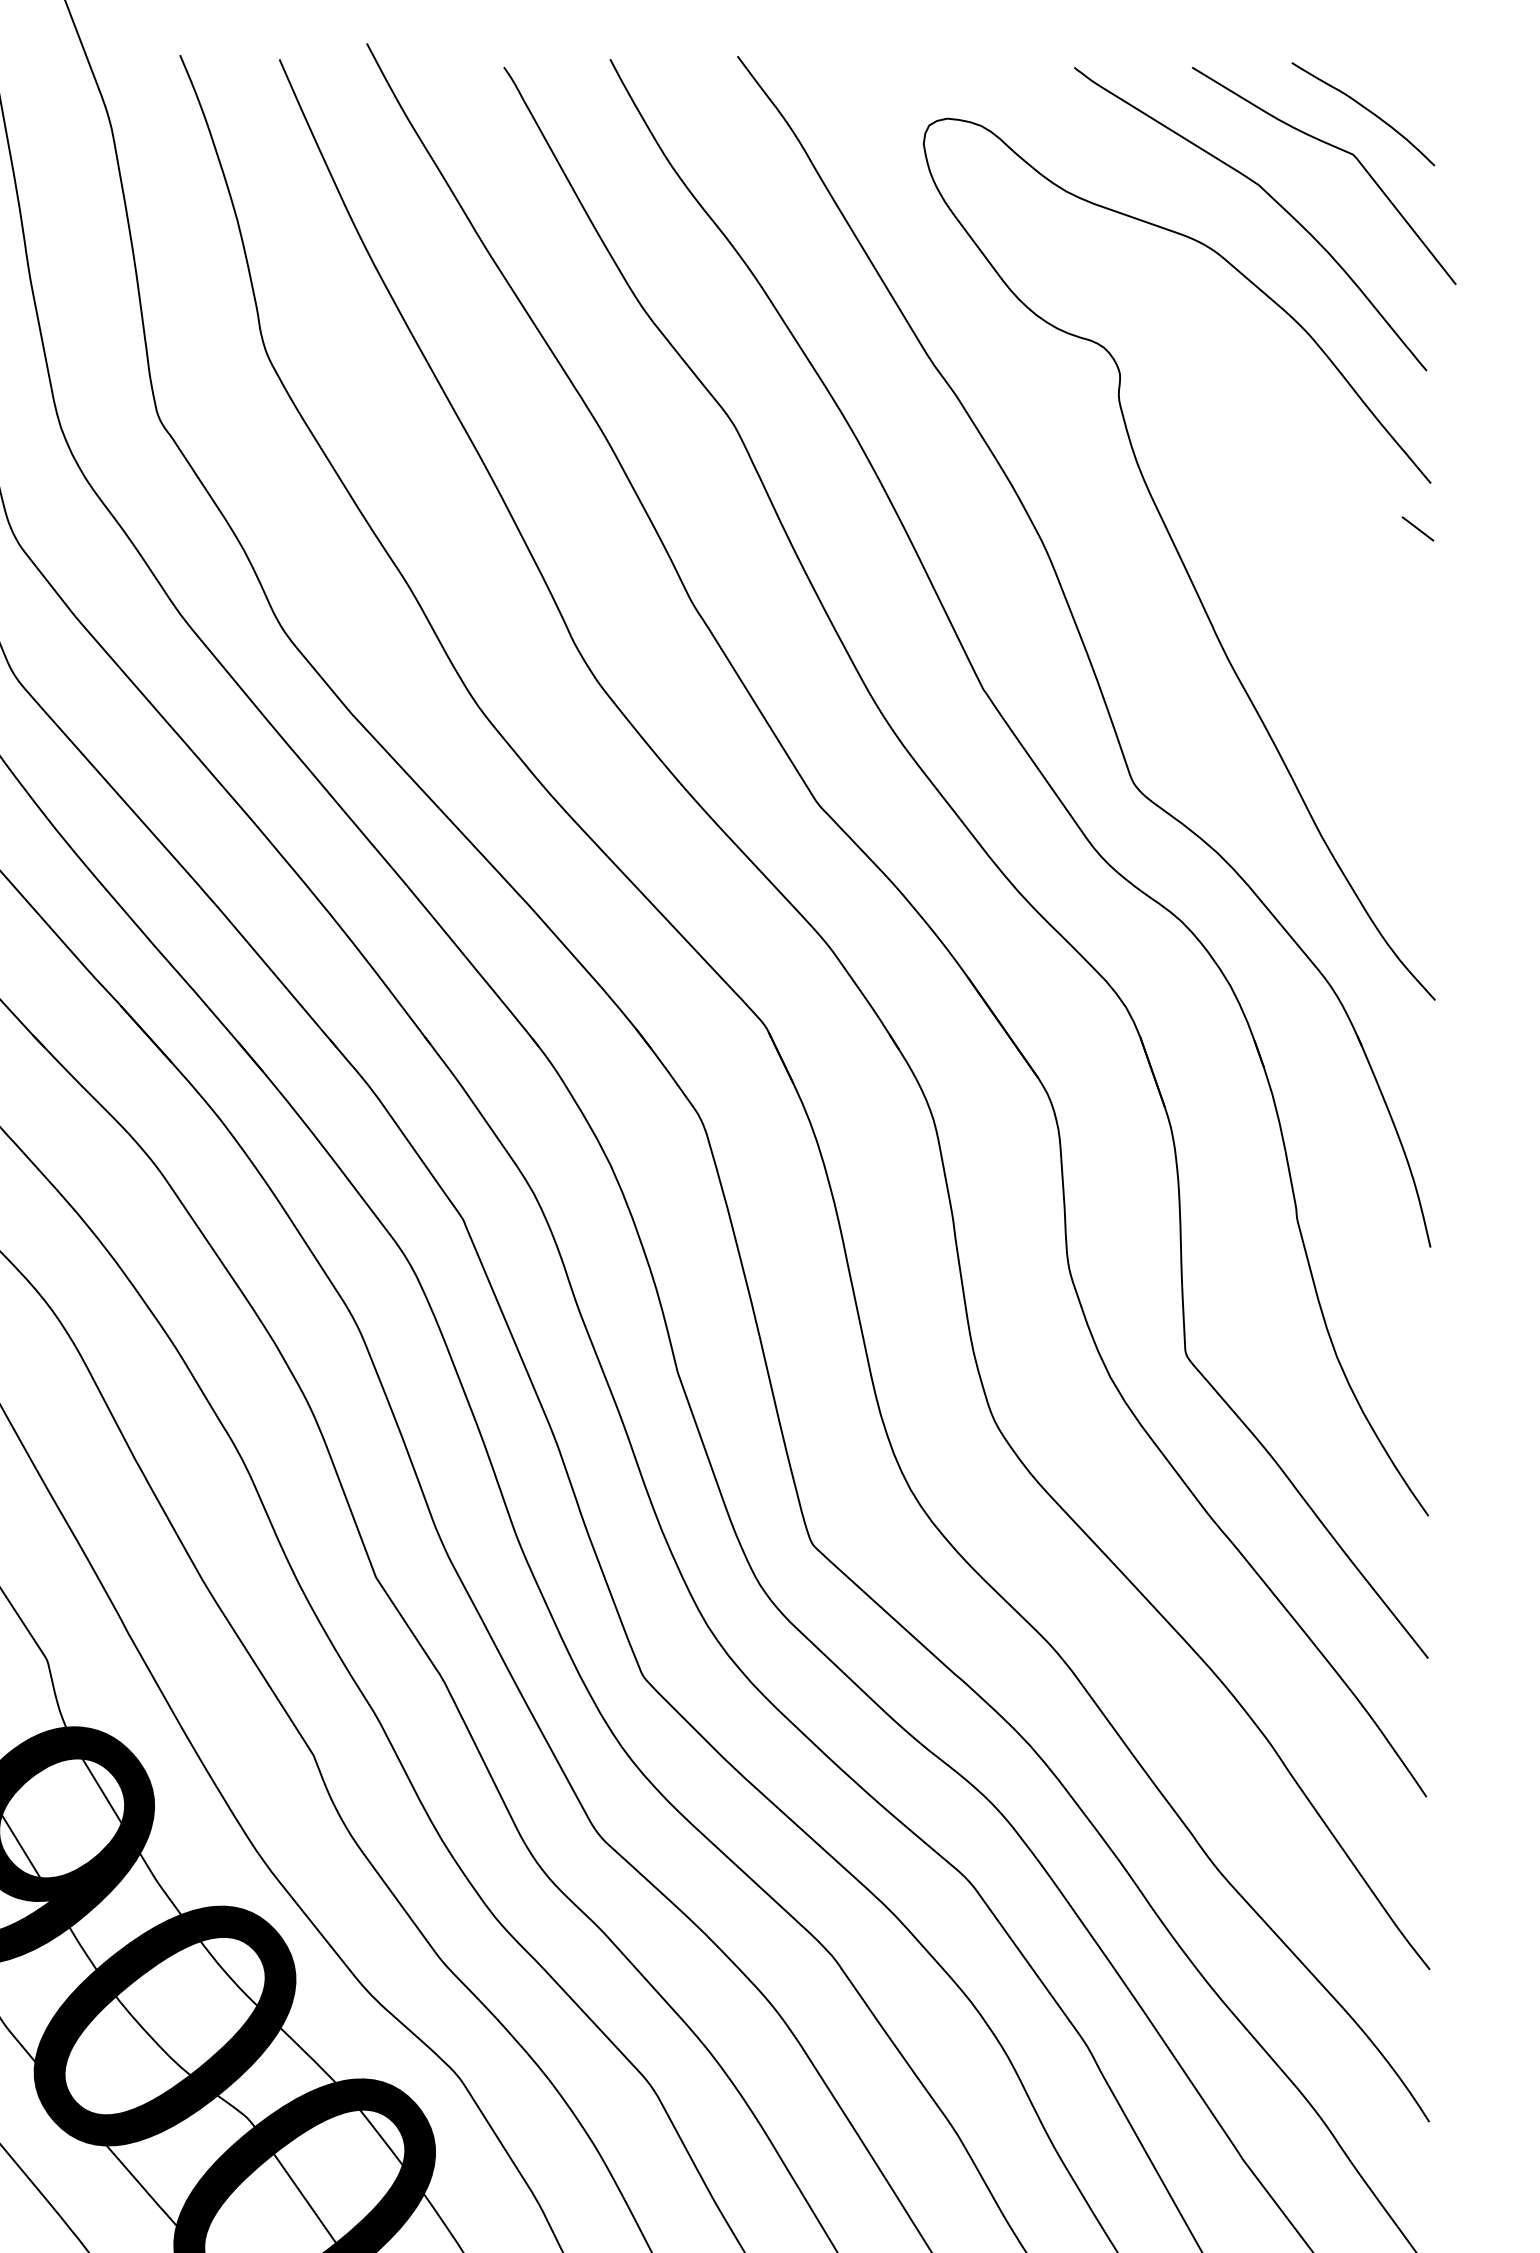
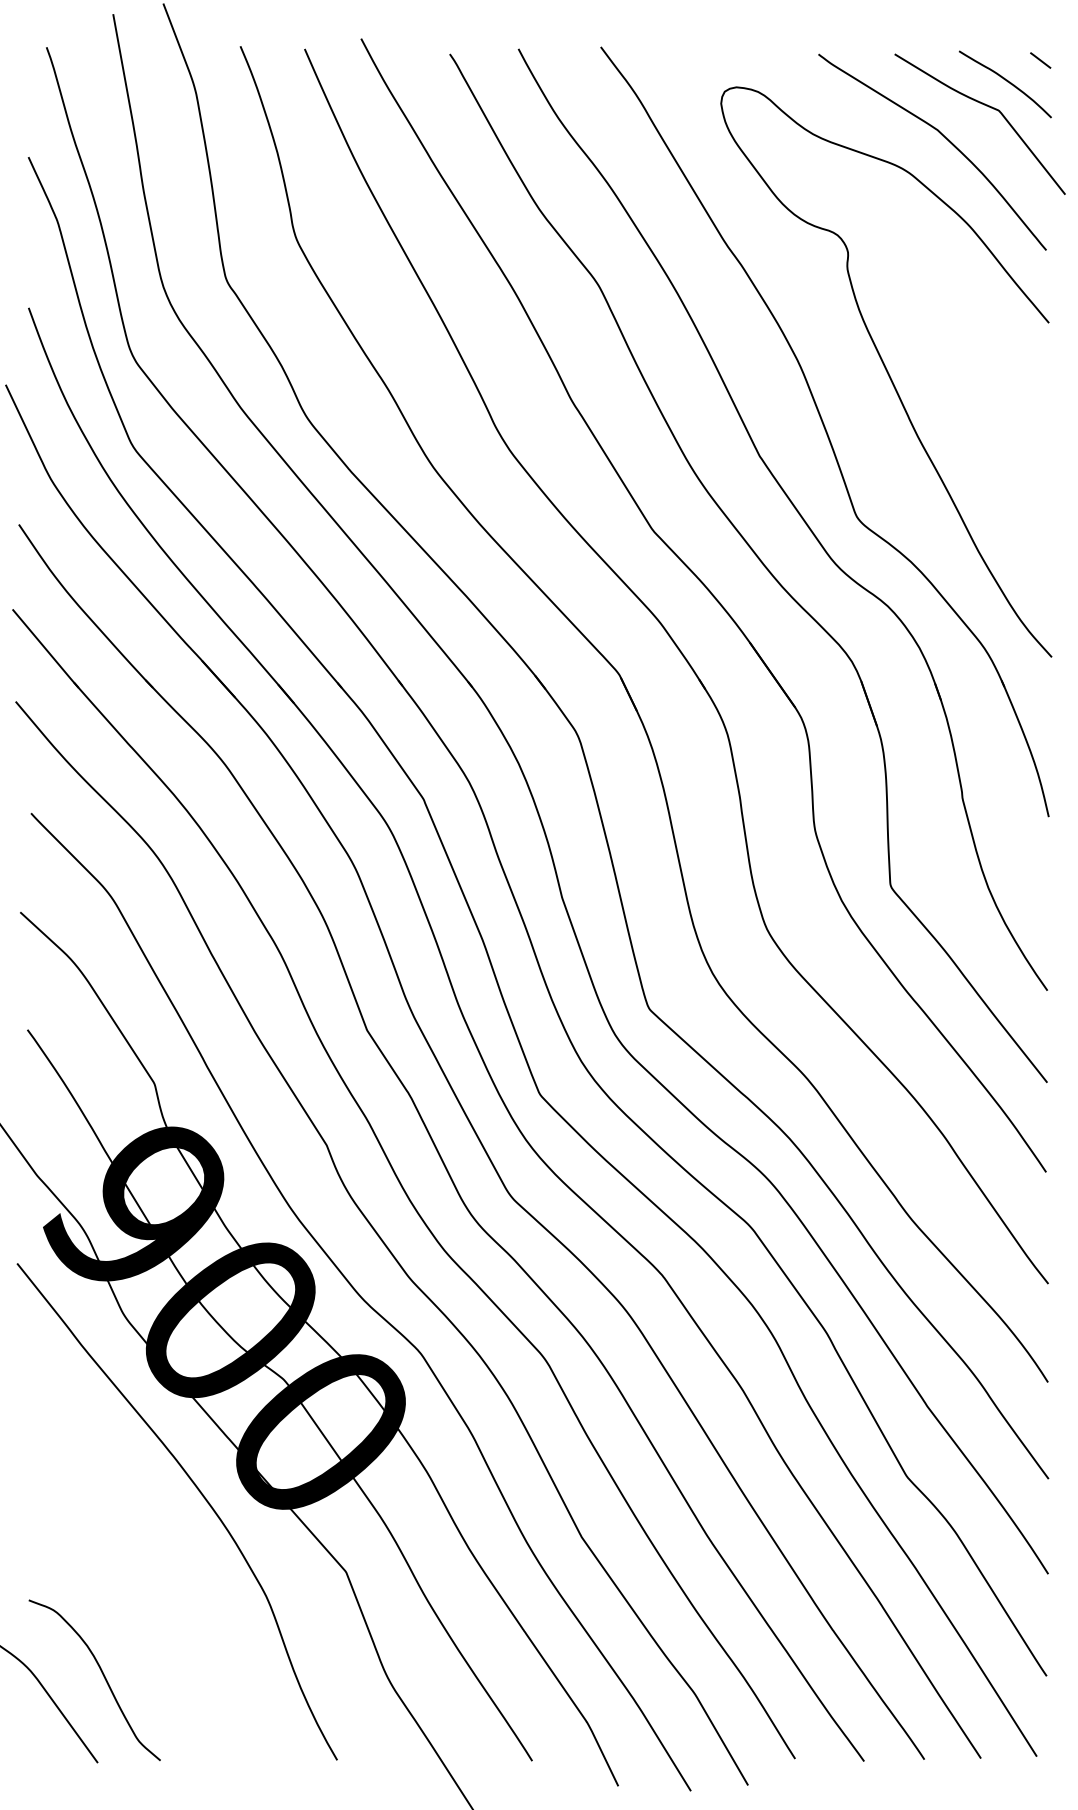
line: (1417, 528) -> (1040, 60), moved

